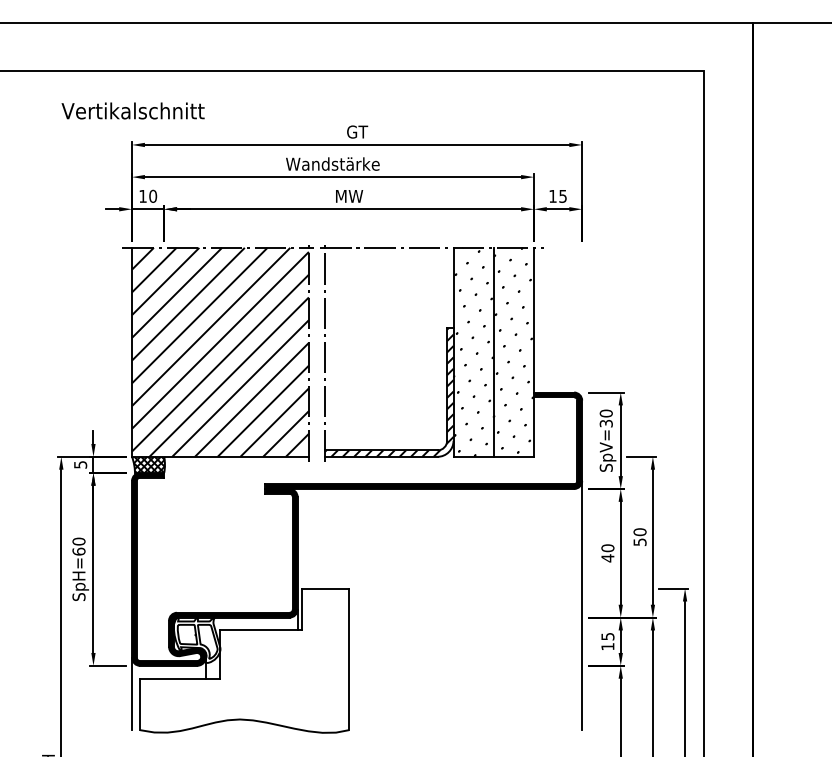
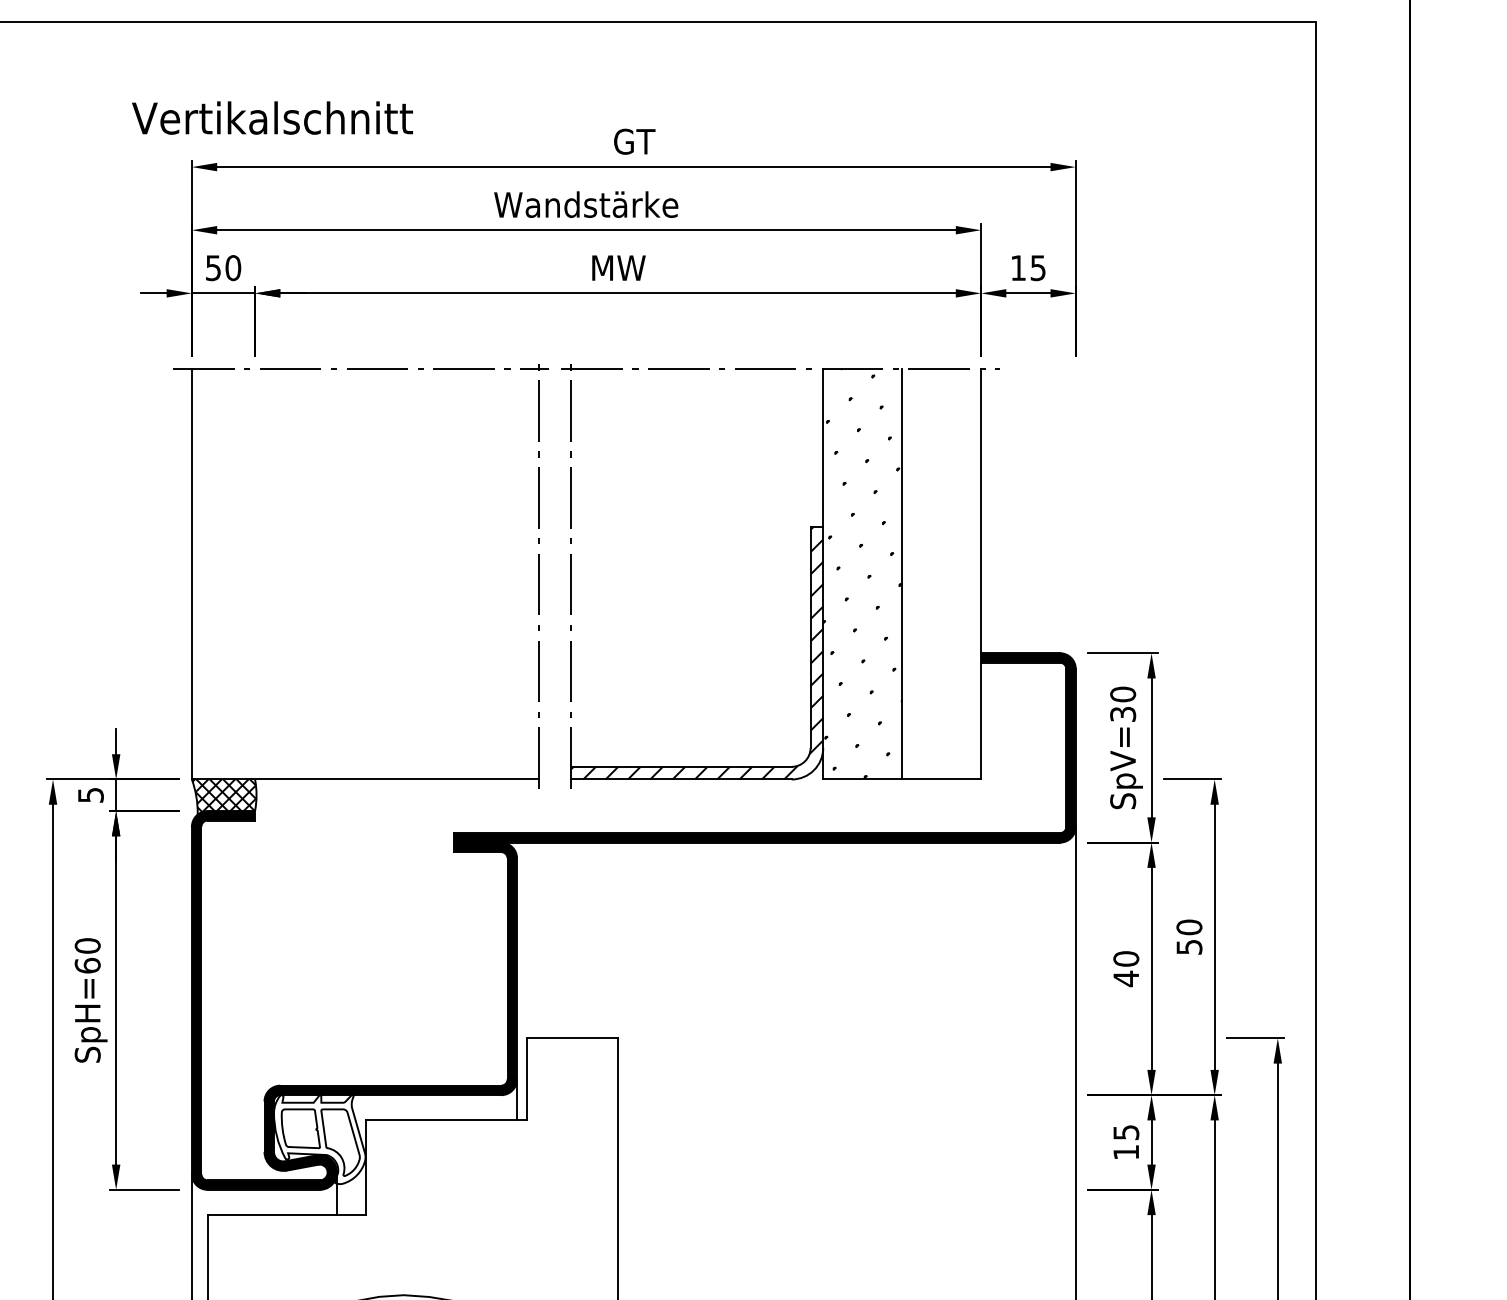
text: (132, 110) -> (271, 117), moved
text: (142, 196) -> (212, 268), 10 -> 50
hatch: (220, 351) -> (365, 572), removed
hatch: (513, 351) -> (940, 572), removed

